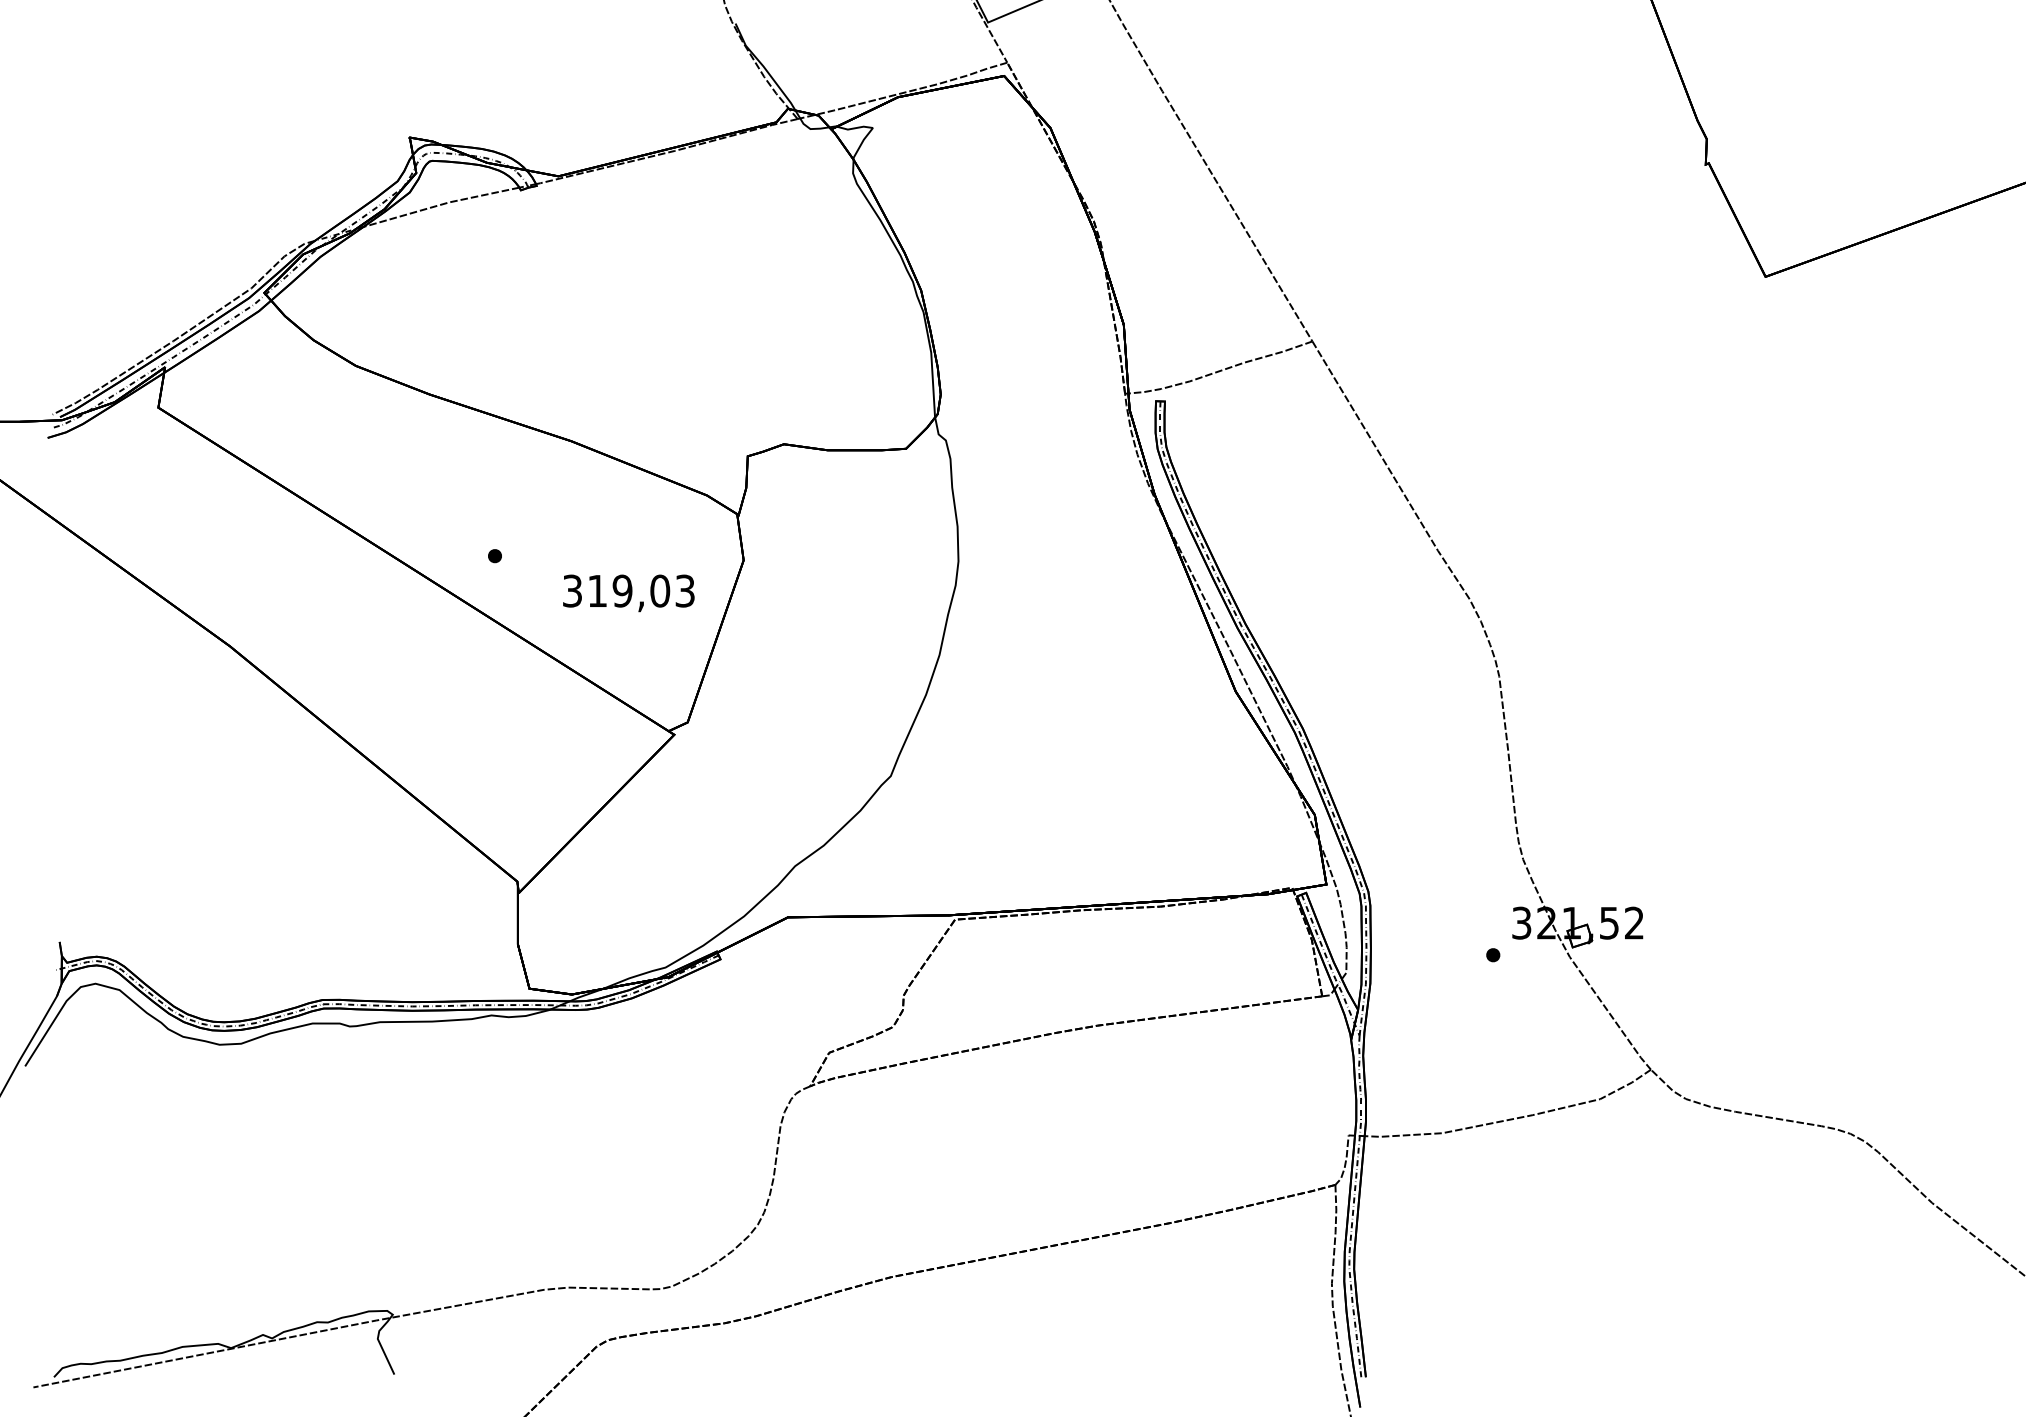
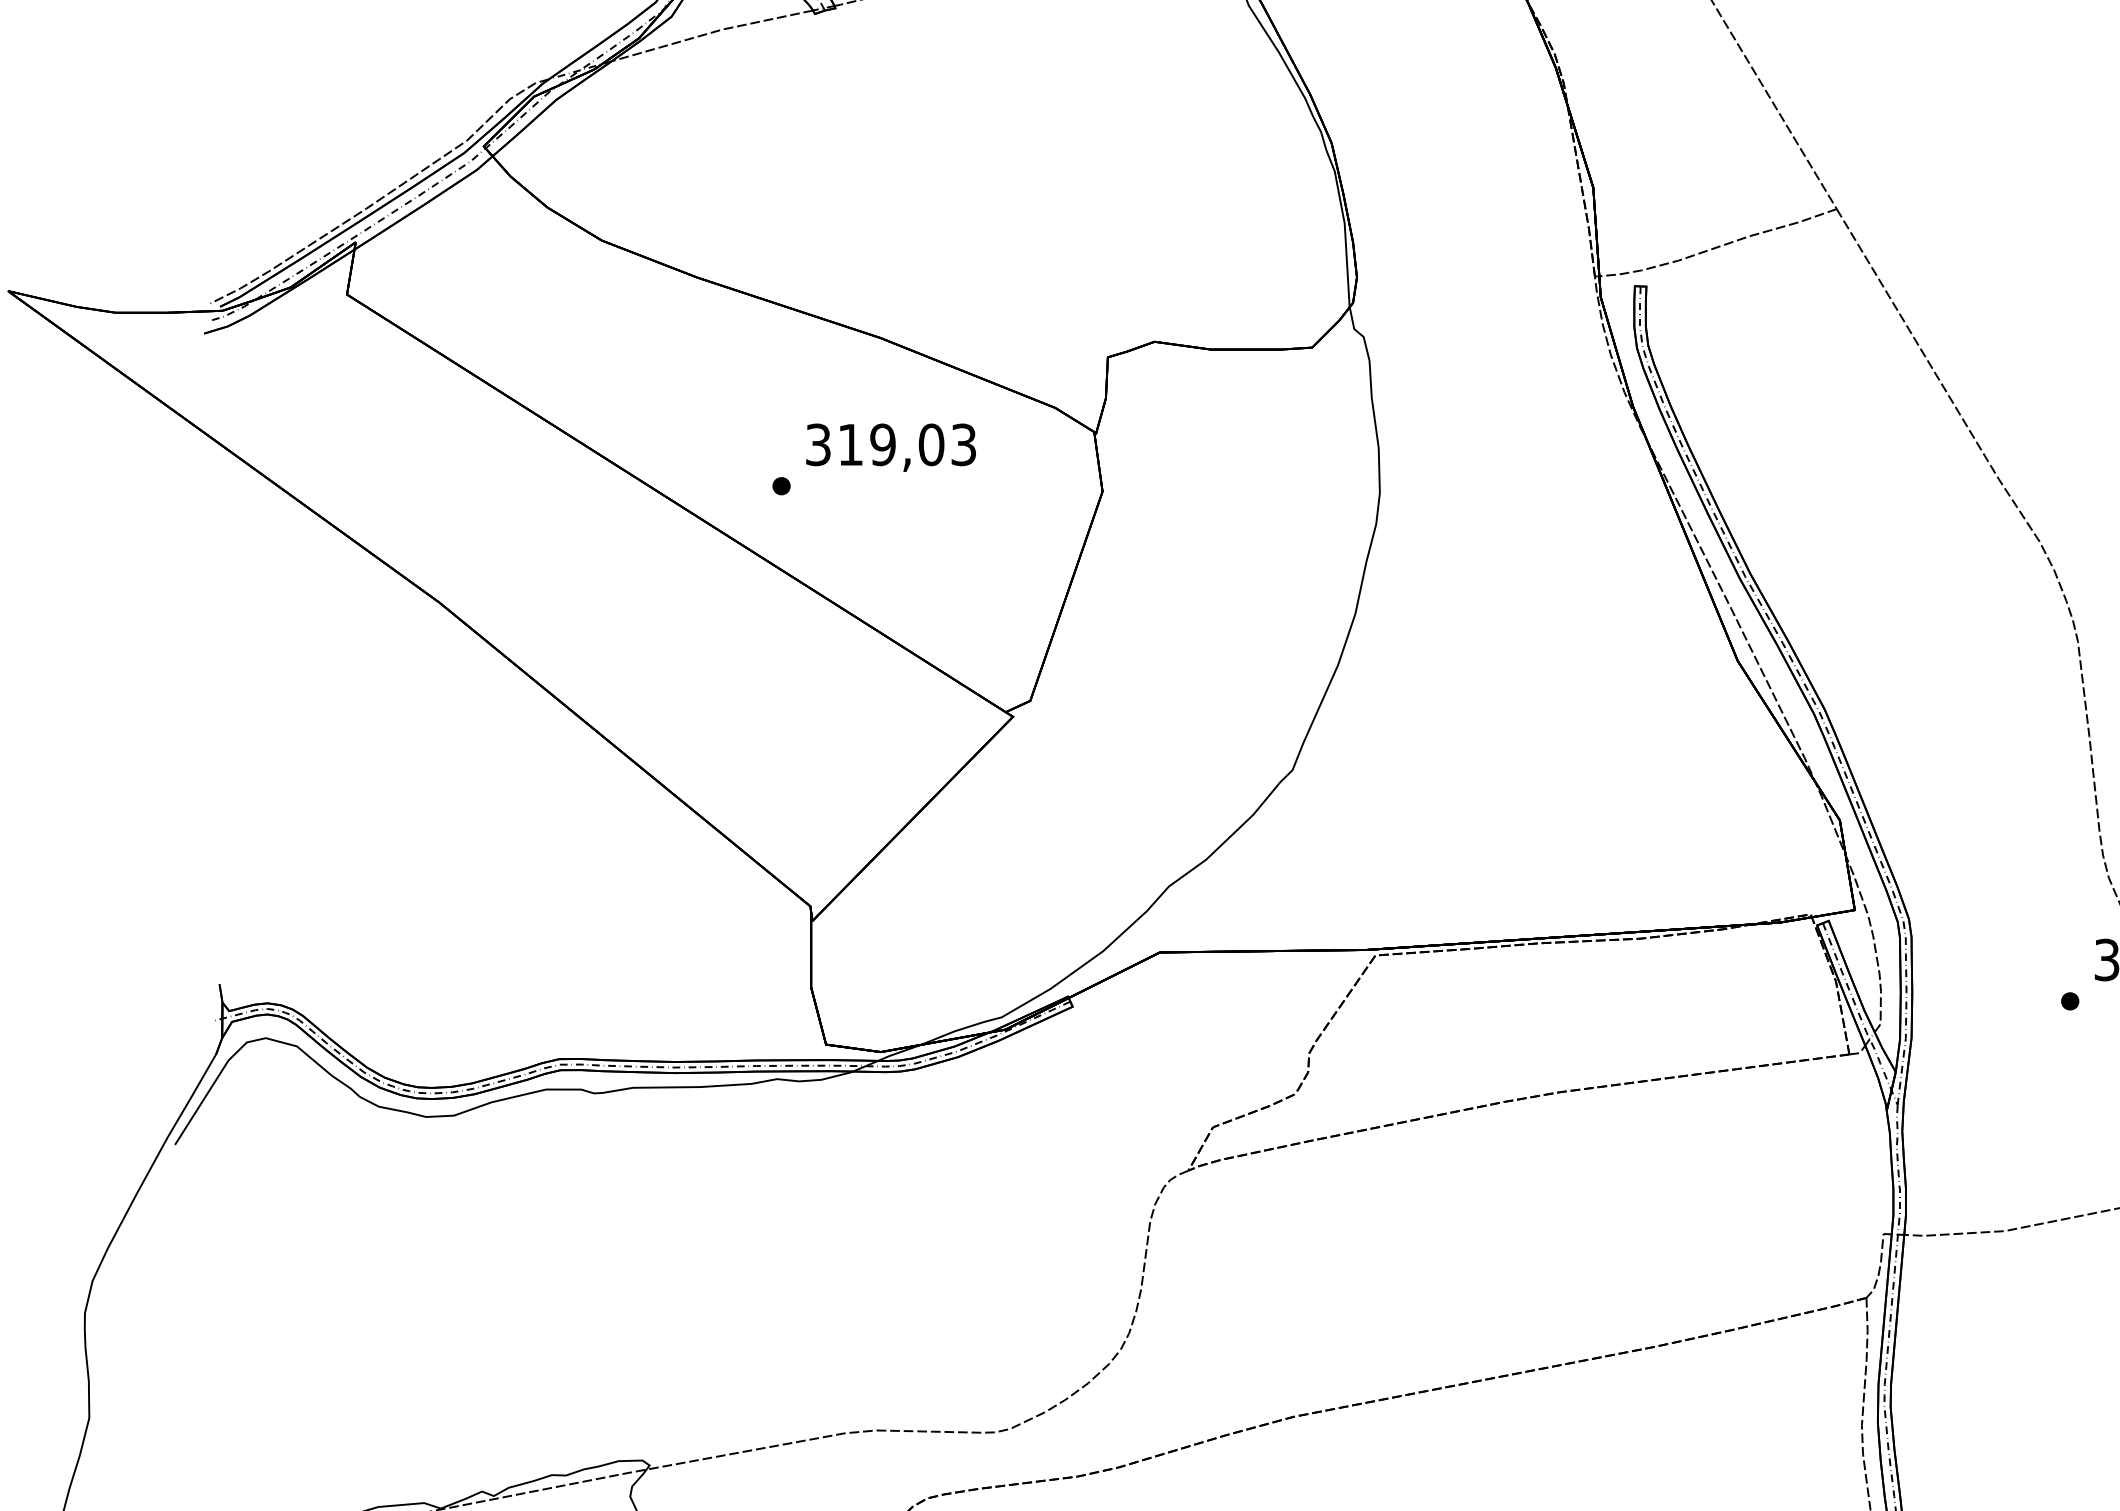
text: (628, 593) -> (890, 447), moved

